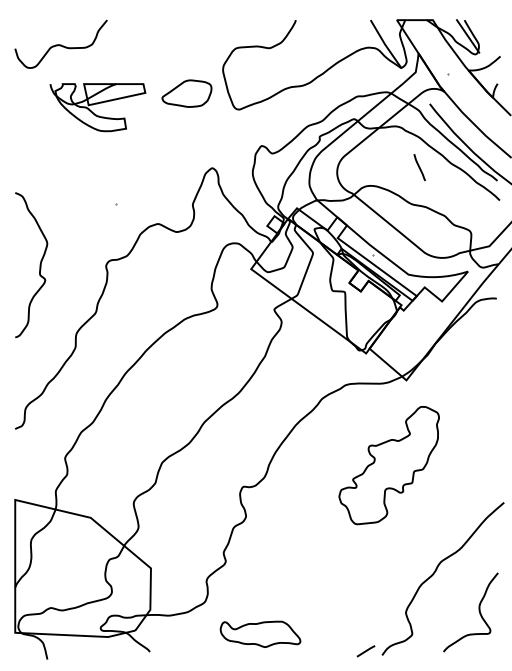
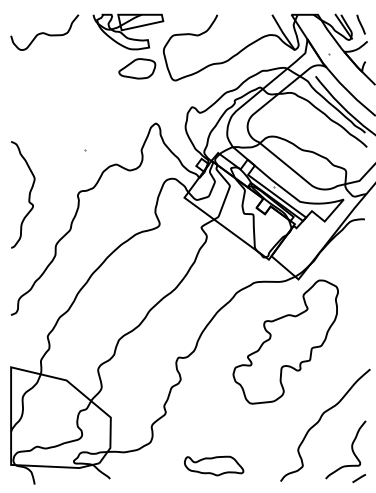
part: (97, 107) -> (128, 31), moved
line: (419, 167) -> (361, 24), moved
part: (389, 465) -> (286, 342), size x1.43
part: (260, 633) -> (214, 465), moved
line: (365, 651) -> (358, 478), moved

